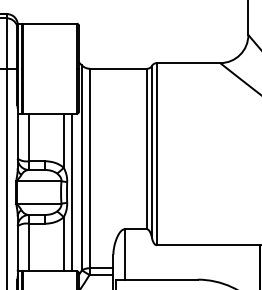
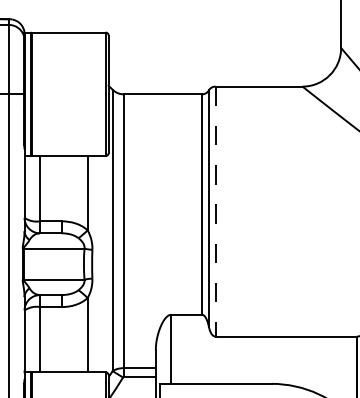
line: (156, 154) -> (215, 212), solid -> dashed
line: (71, 192) -> (98, 264), removed

